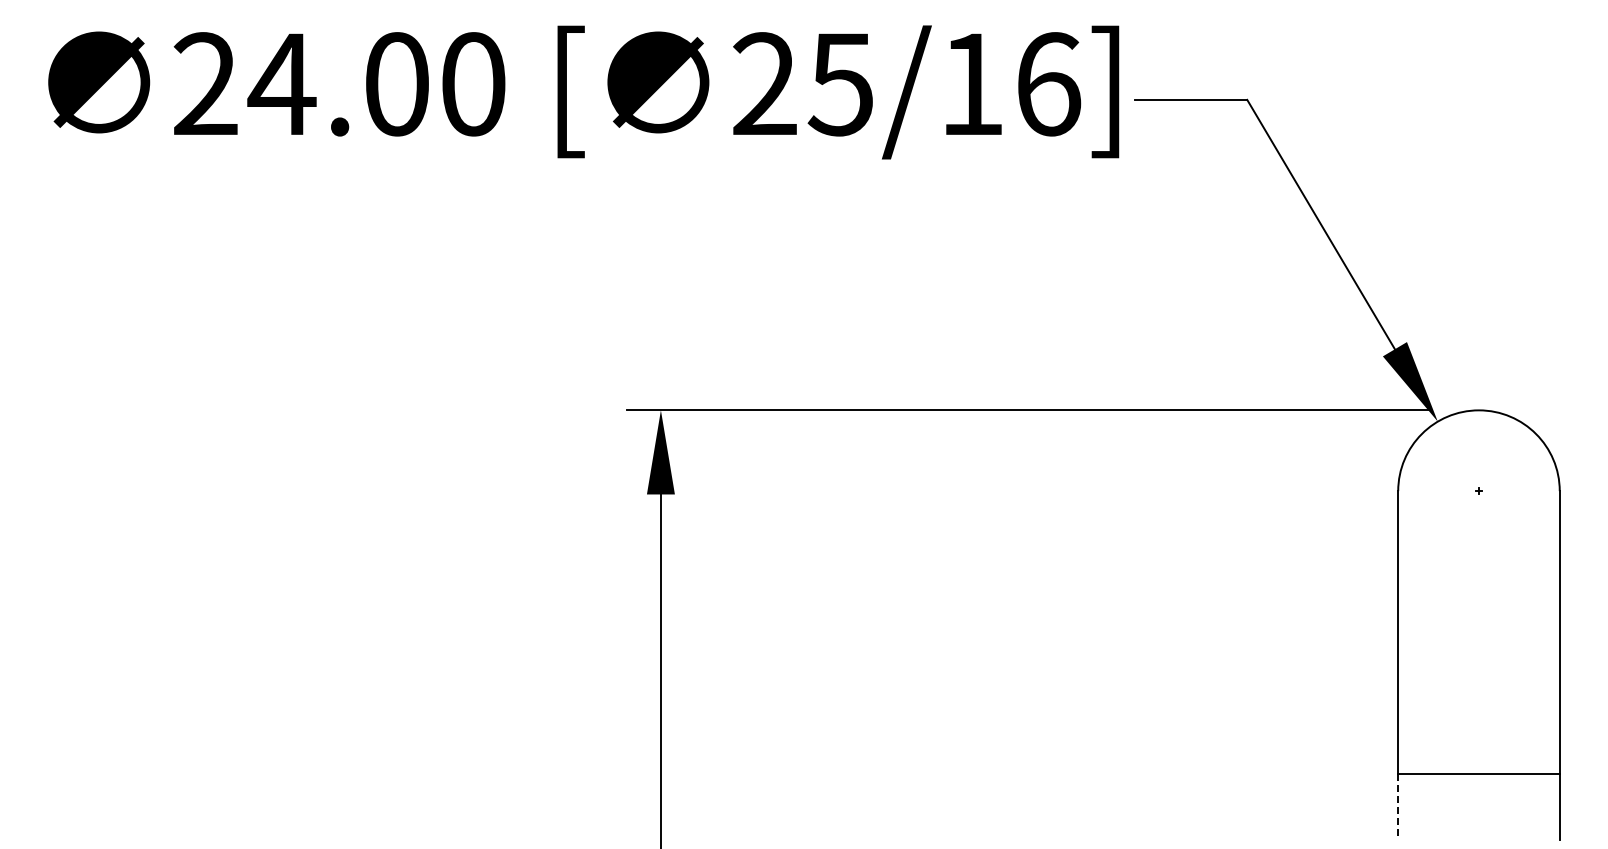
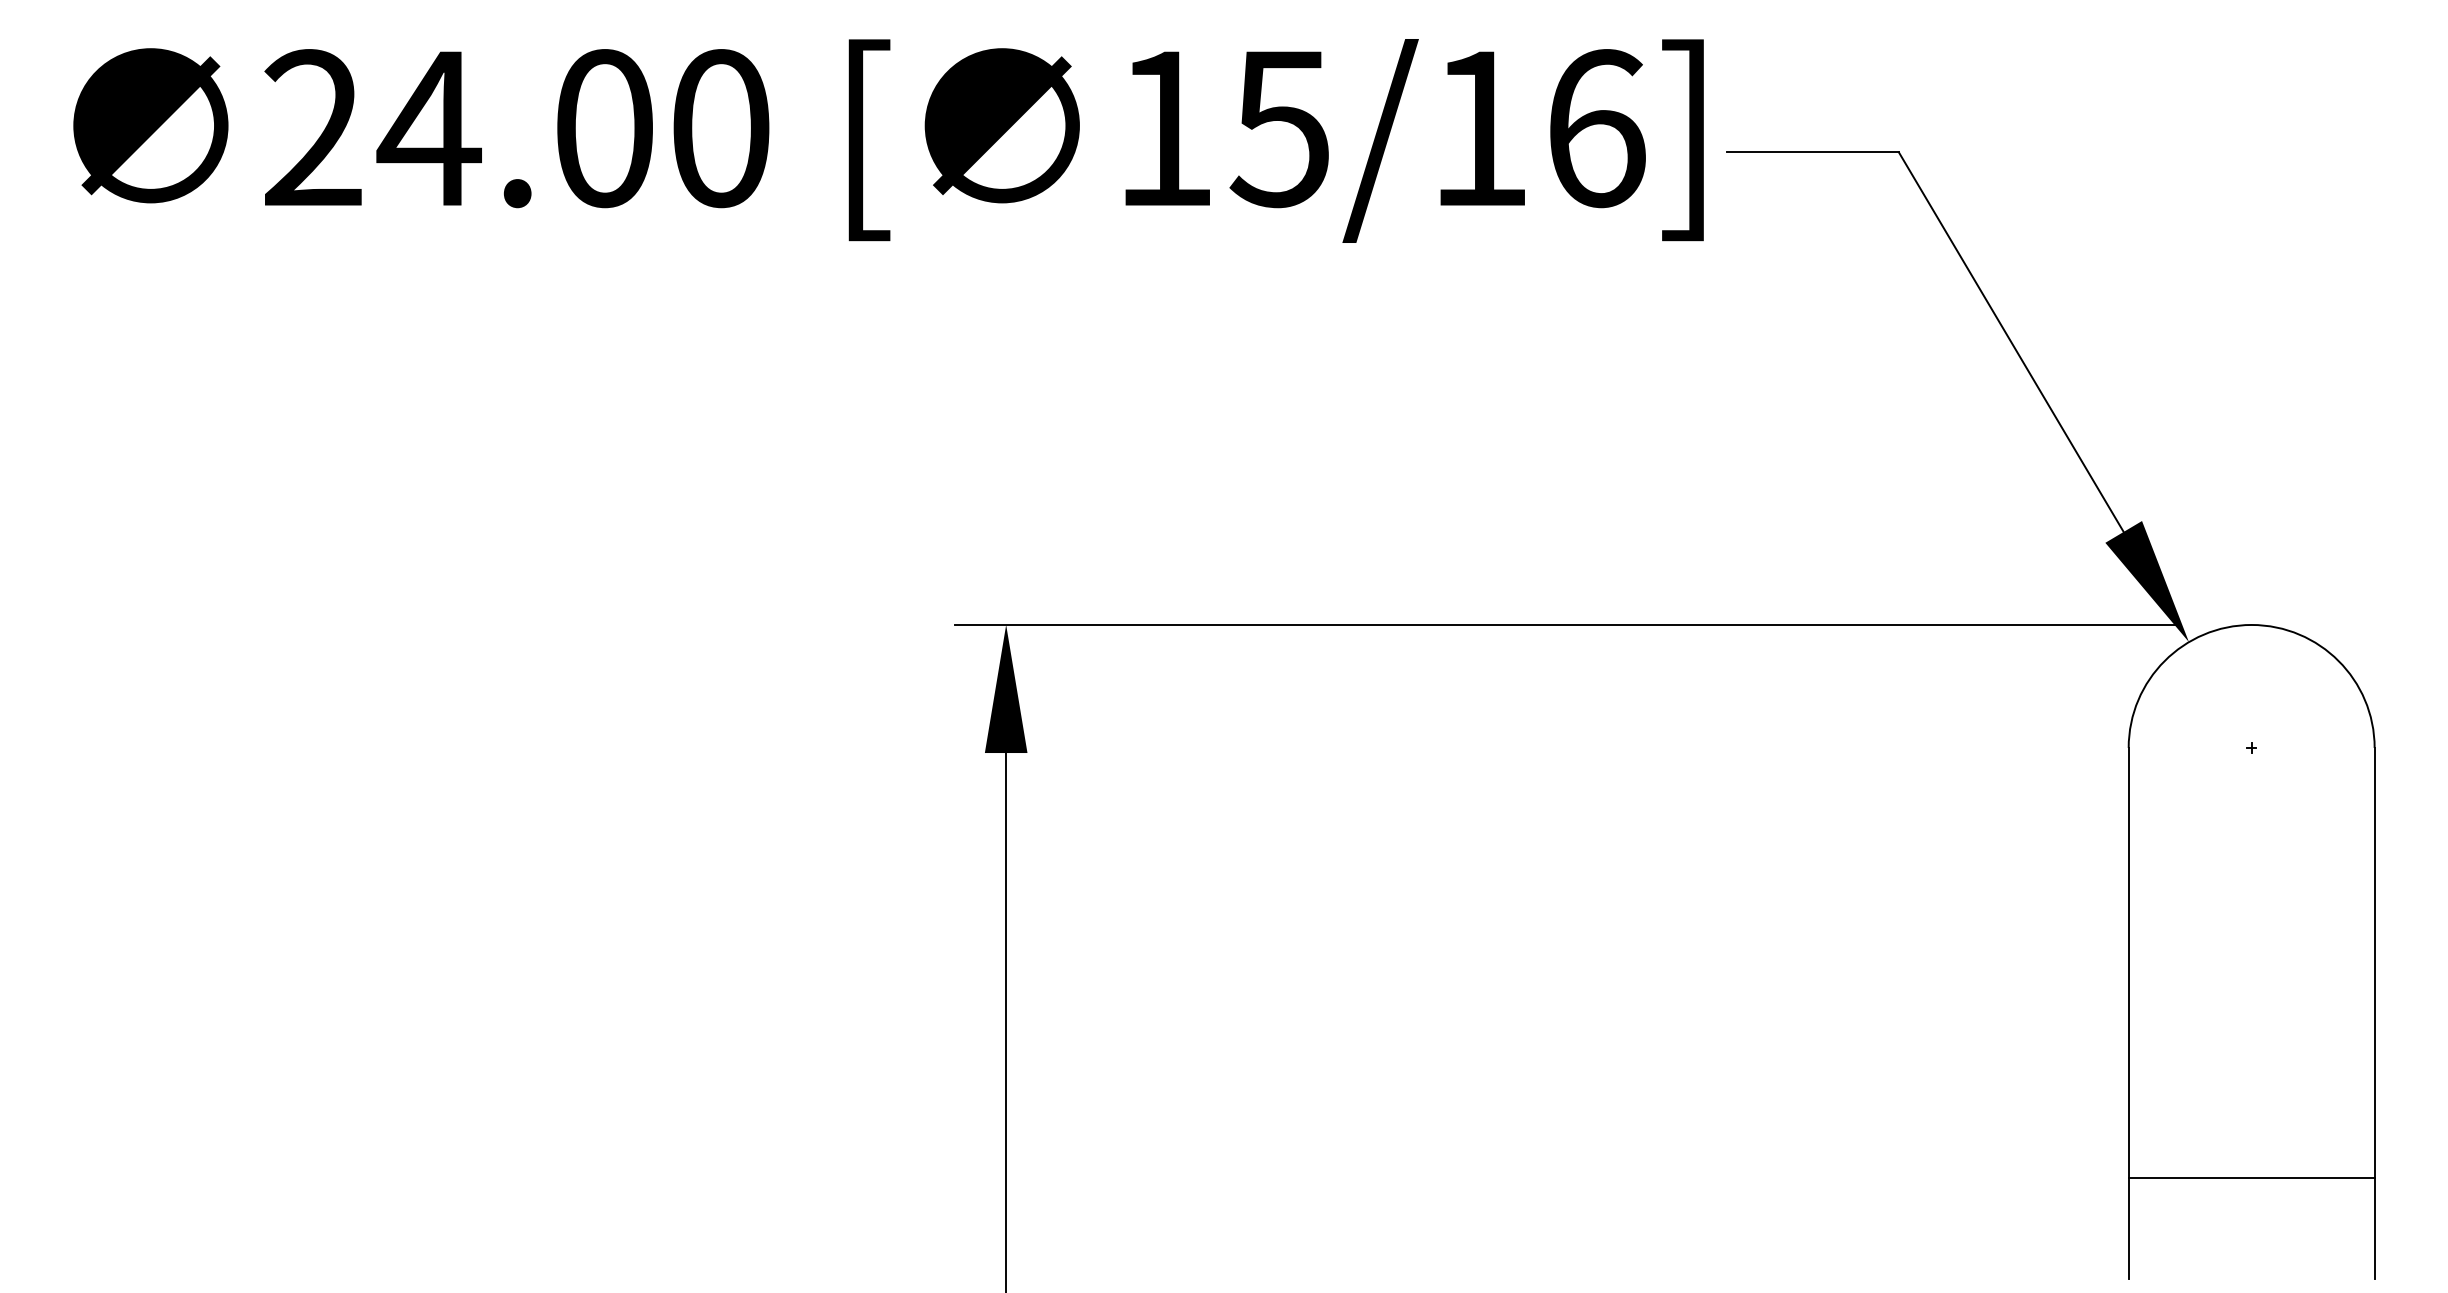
text: (764, 83) -> (1163, 127), 25/16] -> 15/16]
line: (1398, 806) -> (2129, 1228), dashed -> solid

